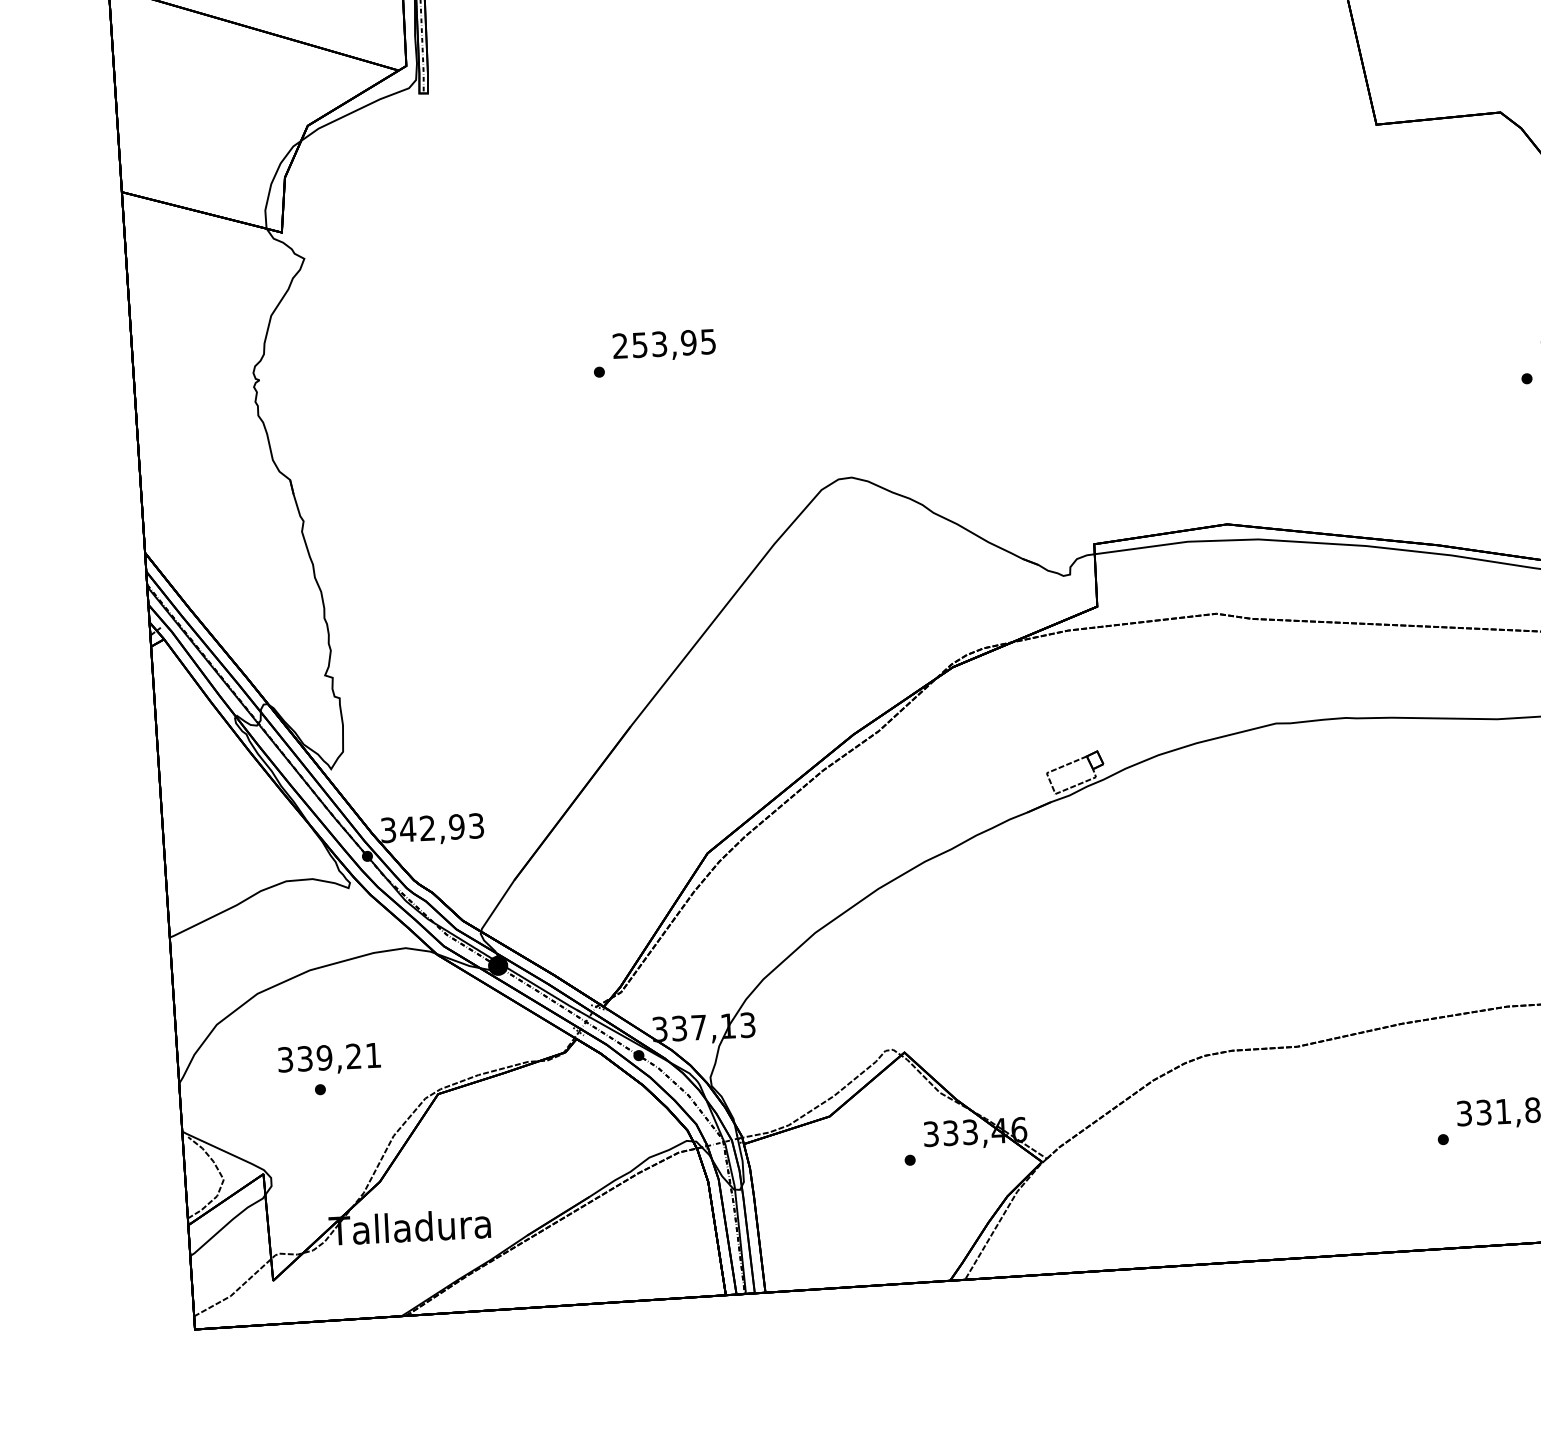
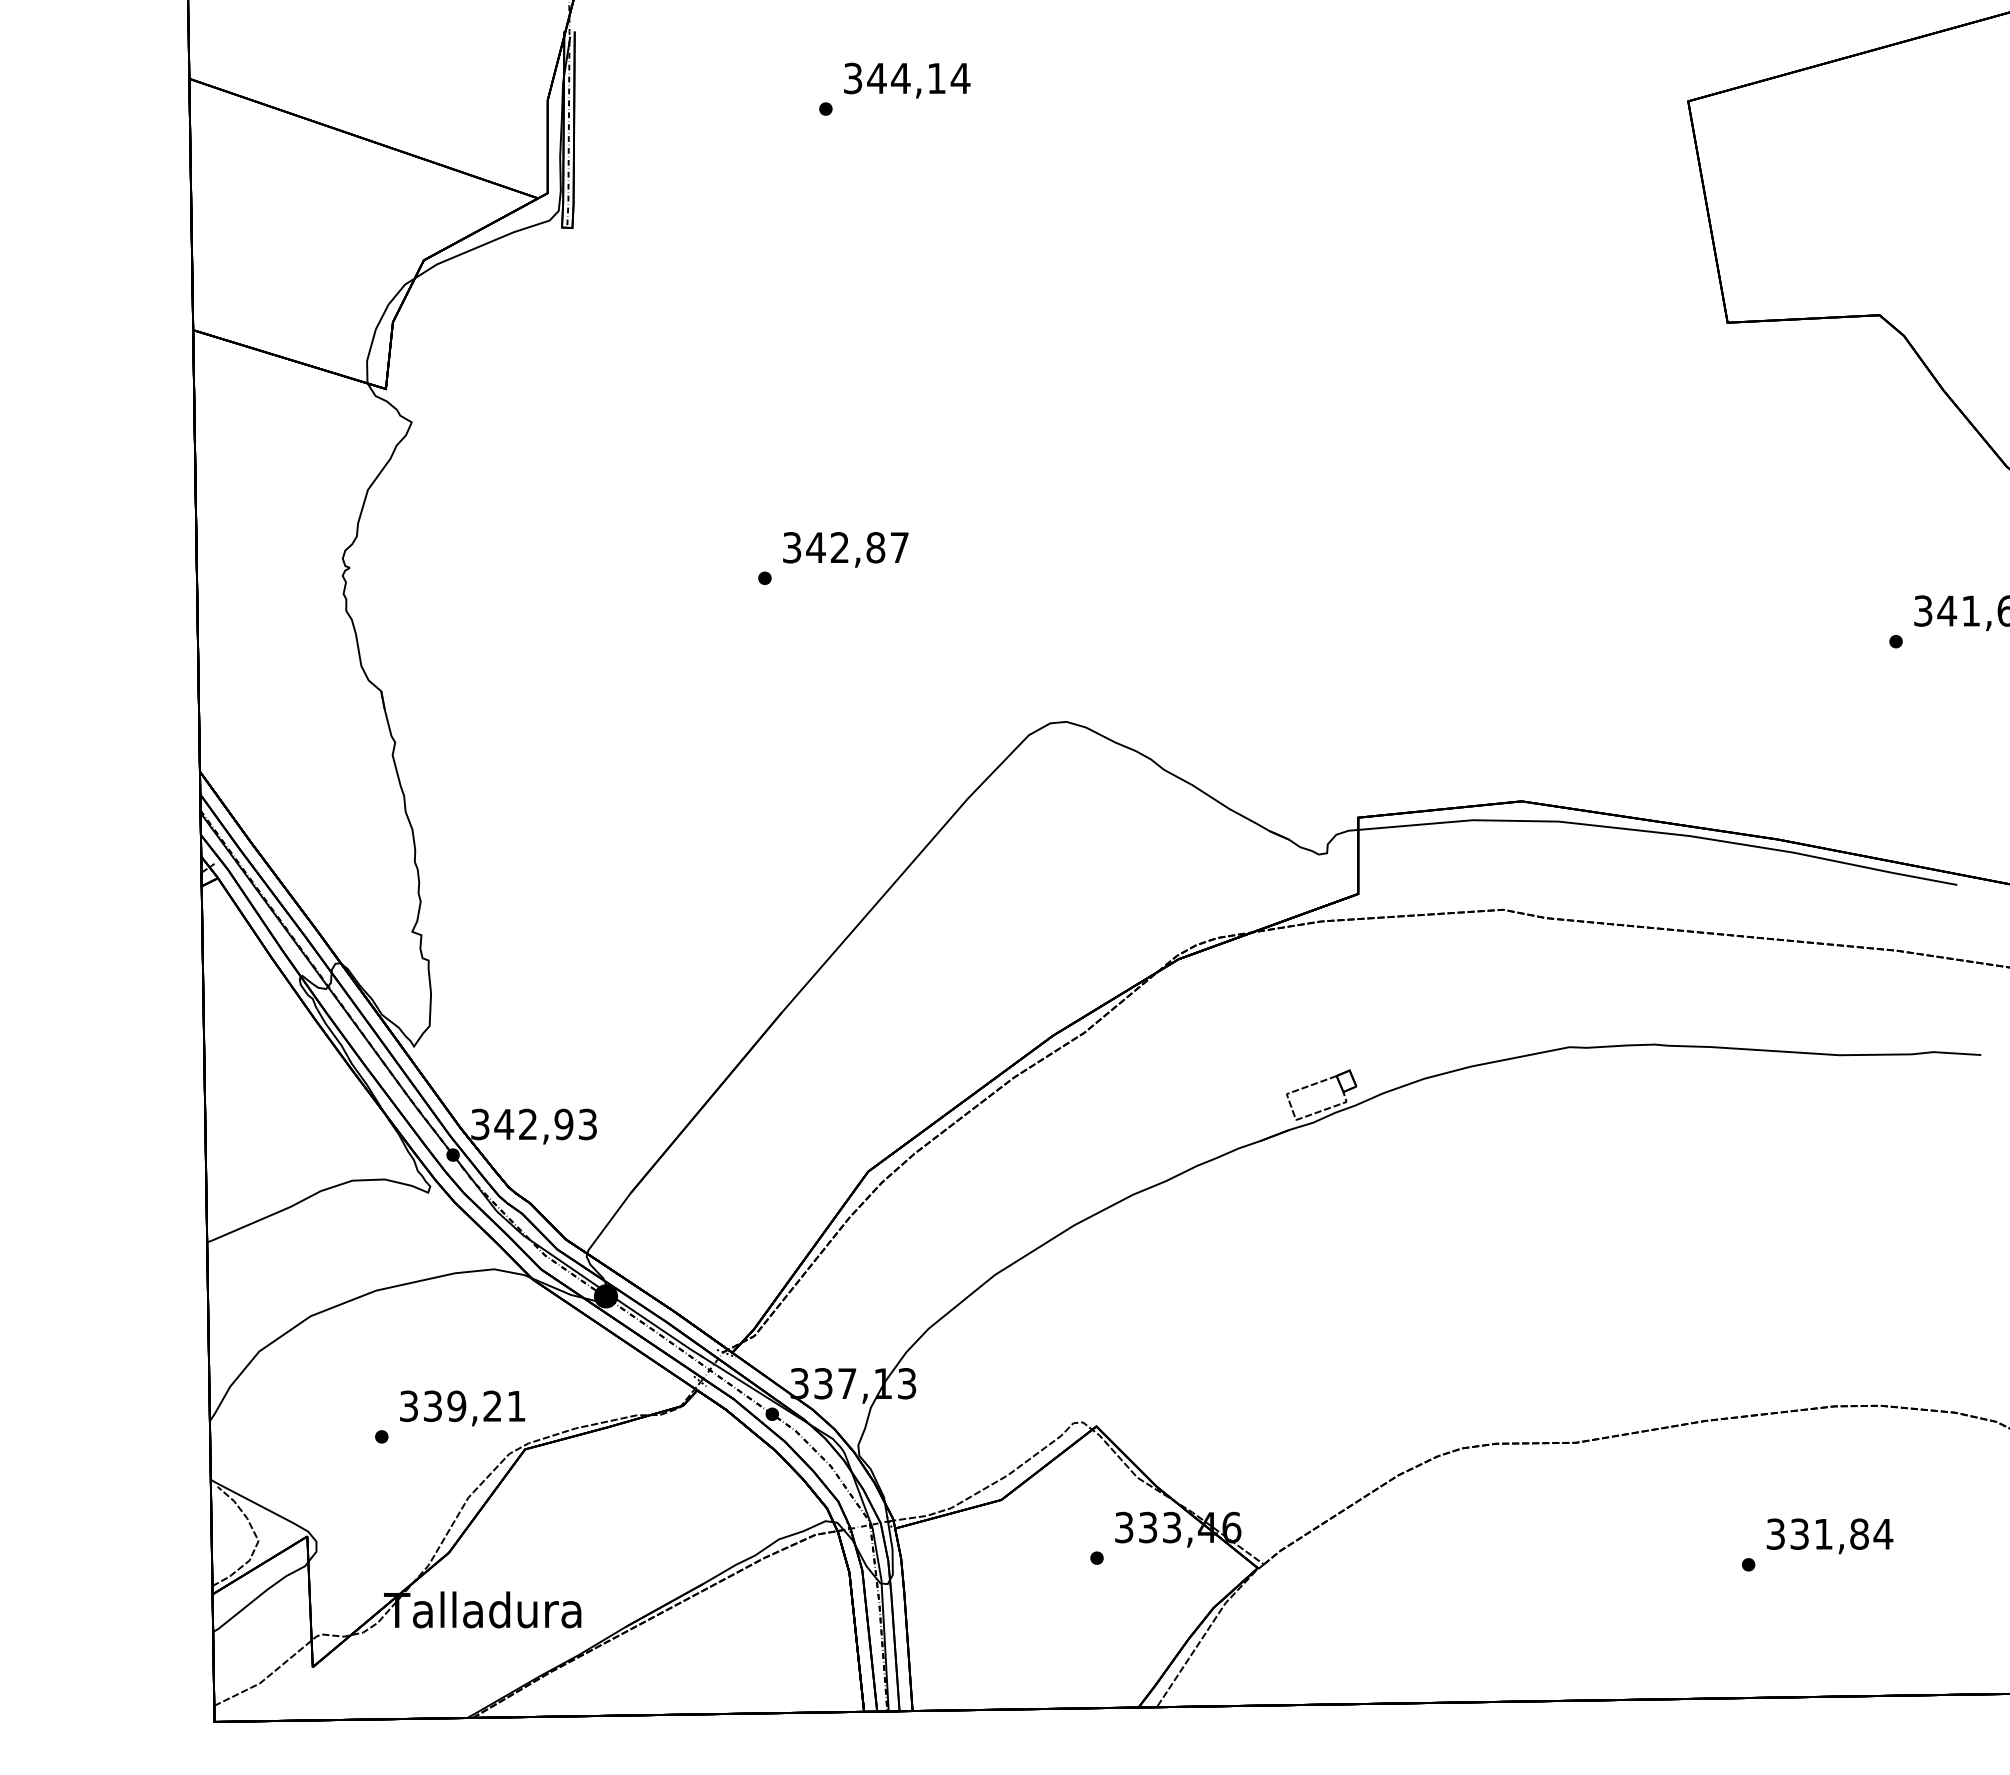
text: (664, 343) -> (845, 547), 253,95 -> 342,87
text: (329, 1059) -> (462, 1408), moved

